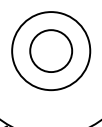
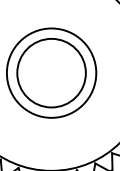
circle: (51, 50) -> (51, 72), size x1.43

